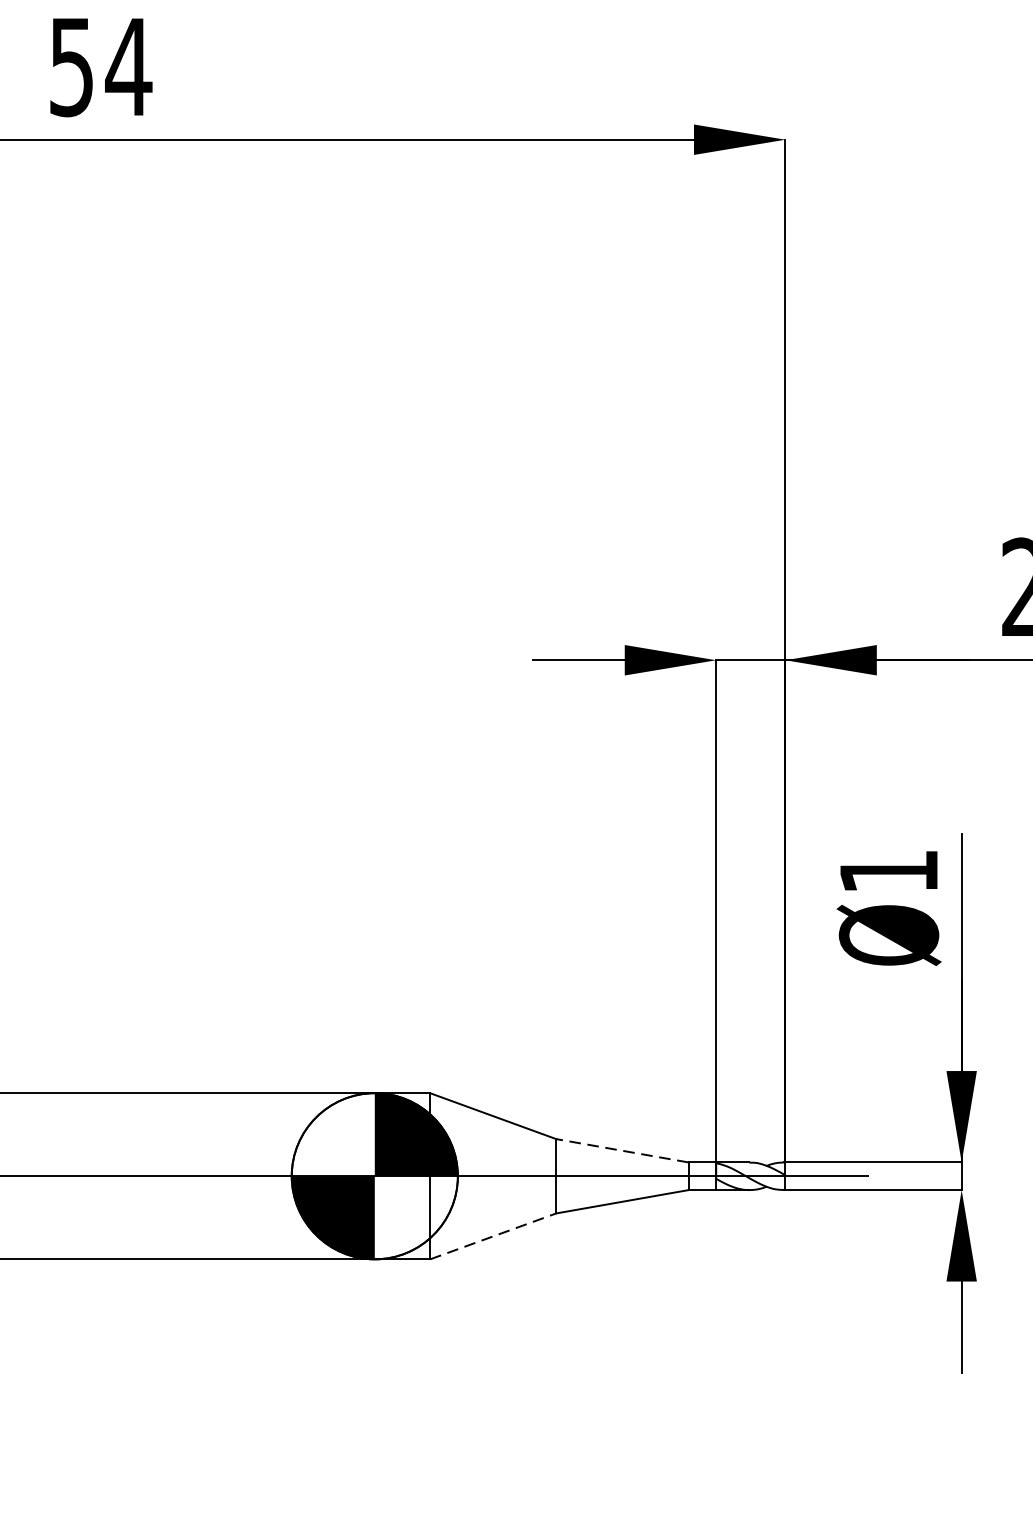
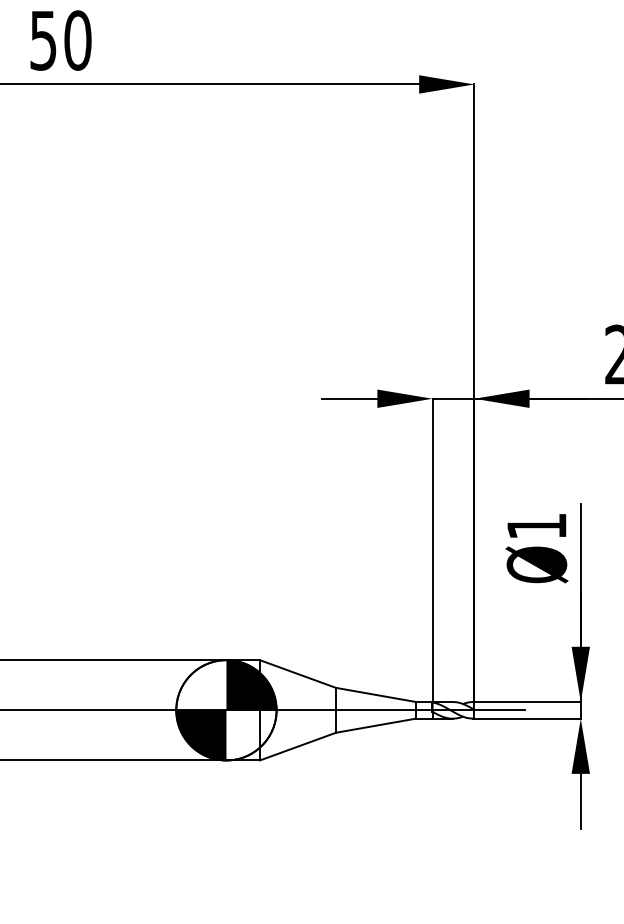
text: (128, 66) -> (77, 40), 54 -> 50
line: (621, 1150) -> (375, 694), dashed -> solid
line: (492, 1236) -> (297, 746), dashed -> solid

